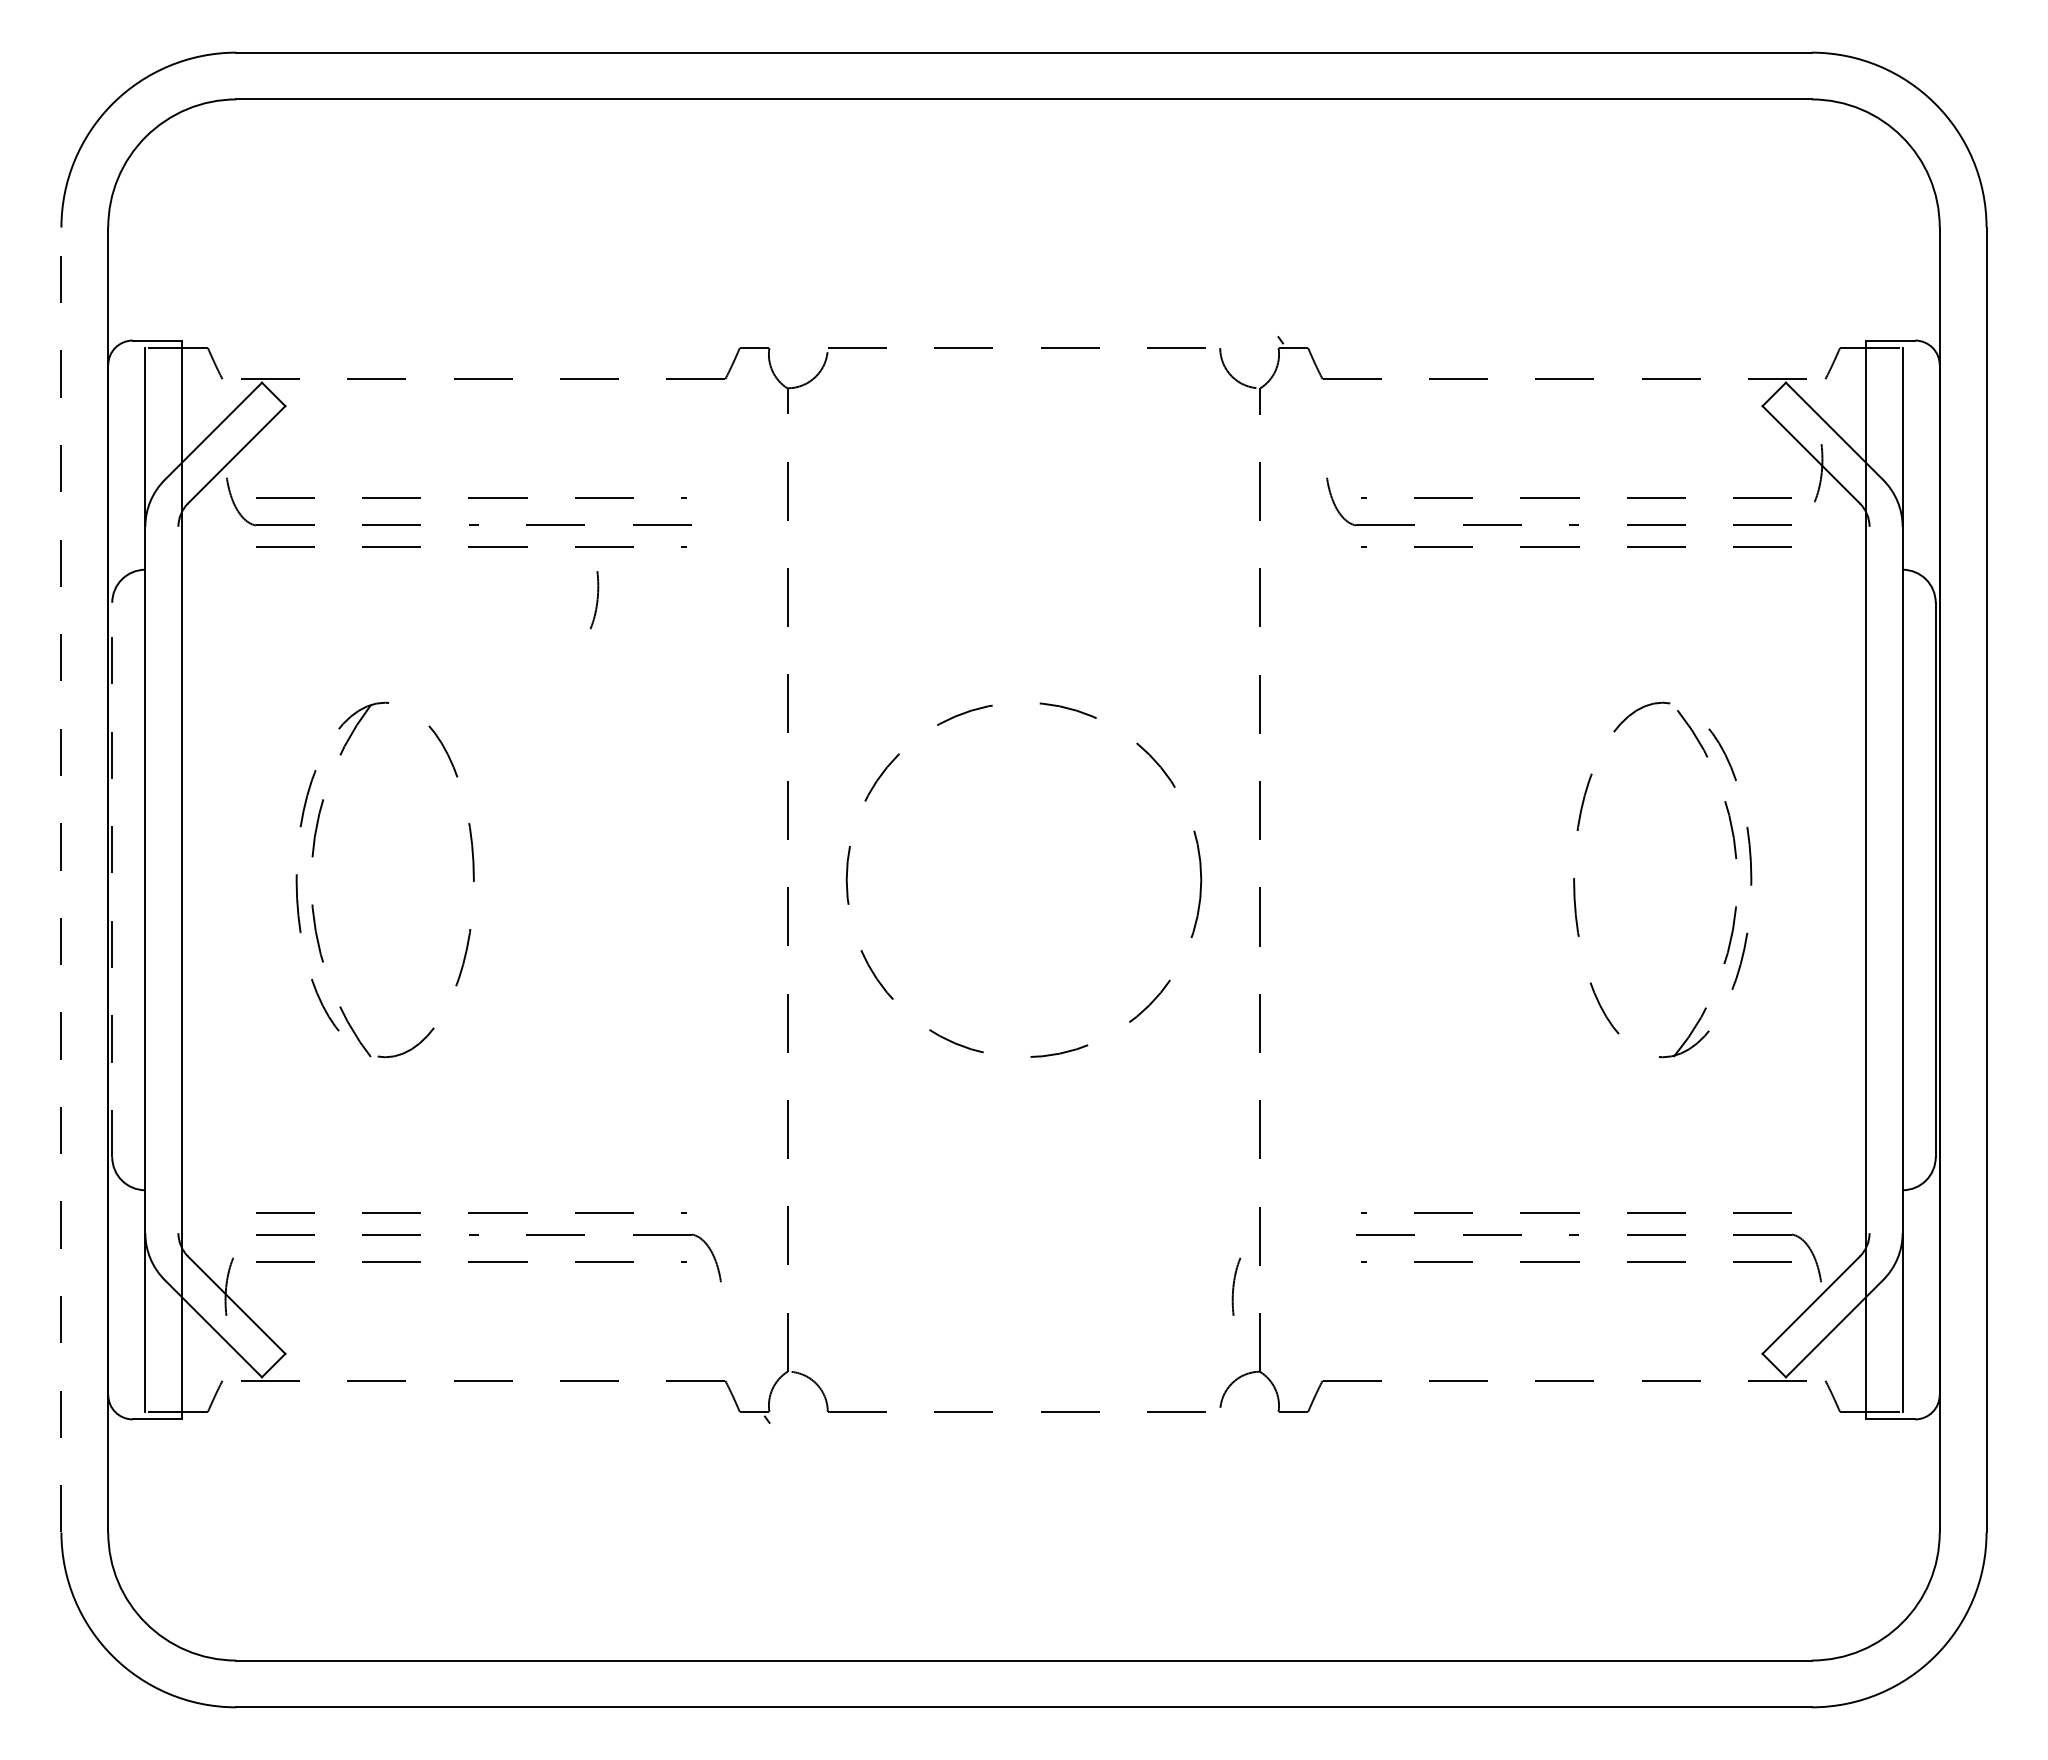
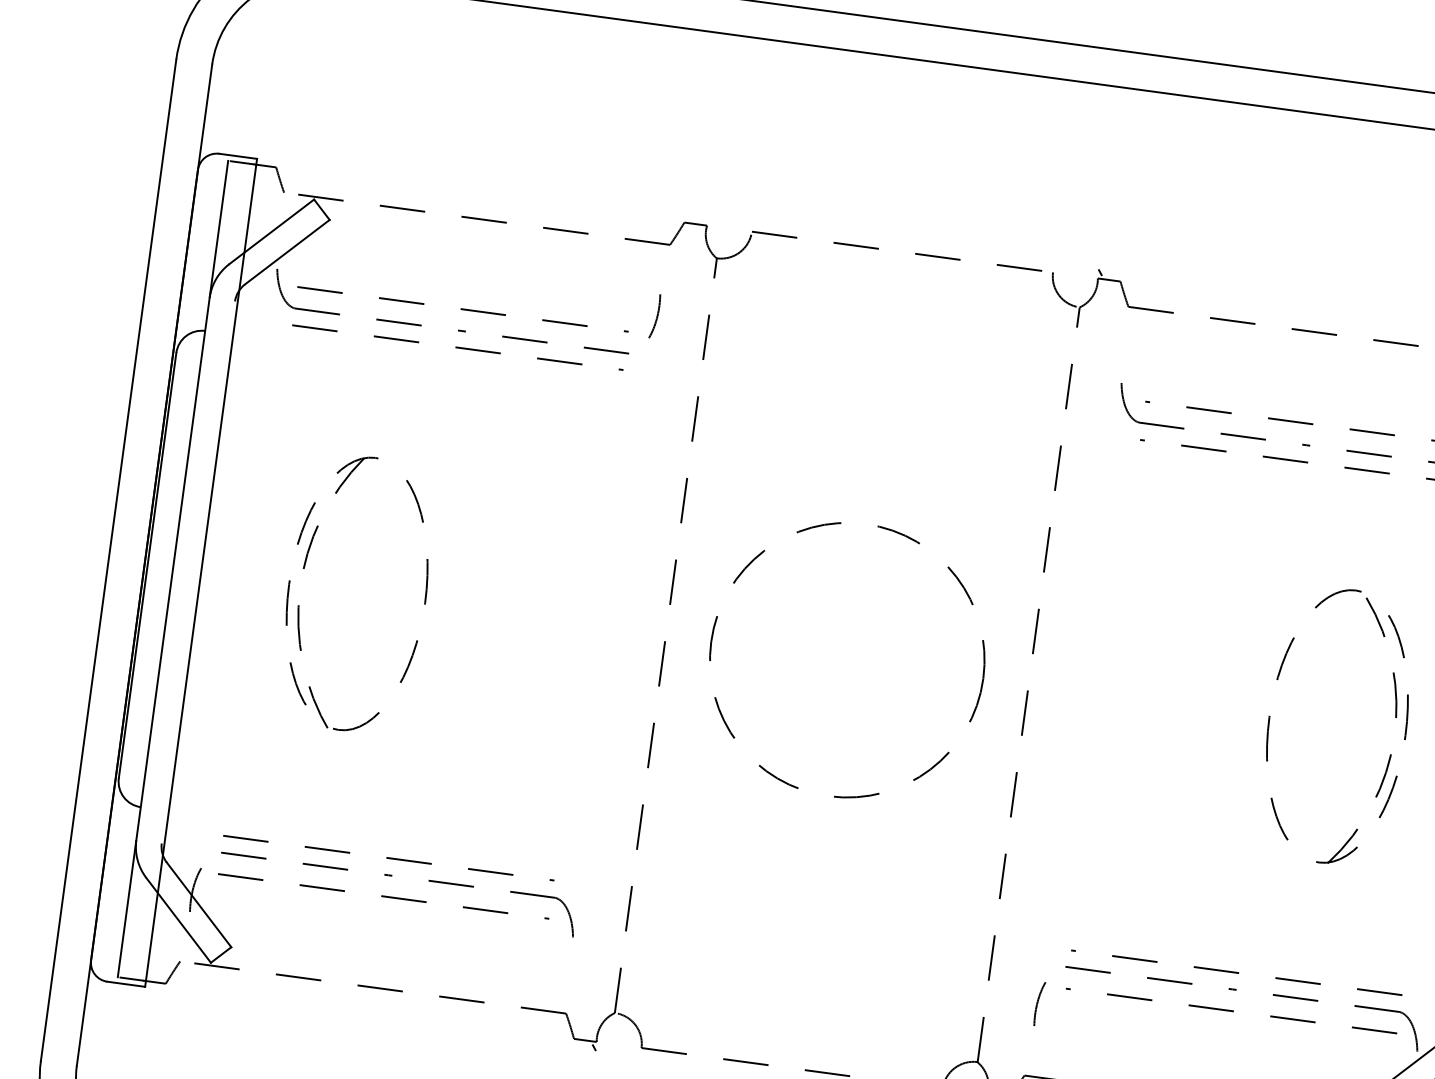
curve: (596, 600) -> (656, 316), moved
line: (61, 879) -> (108, 559), dashed -> solid
line: (112, 879) -> (147, 565), dashed -> solid
curve: (1234, 1286) -> (1038, 1003), moved

